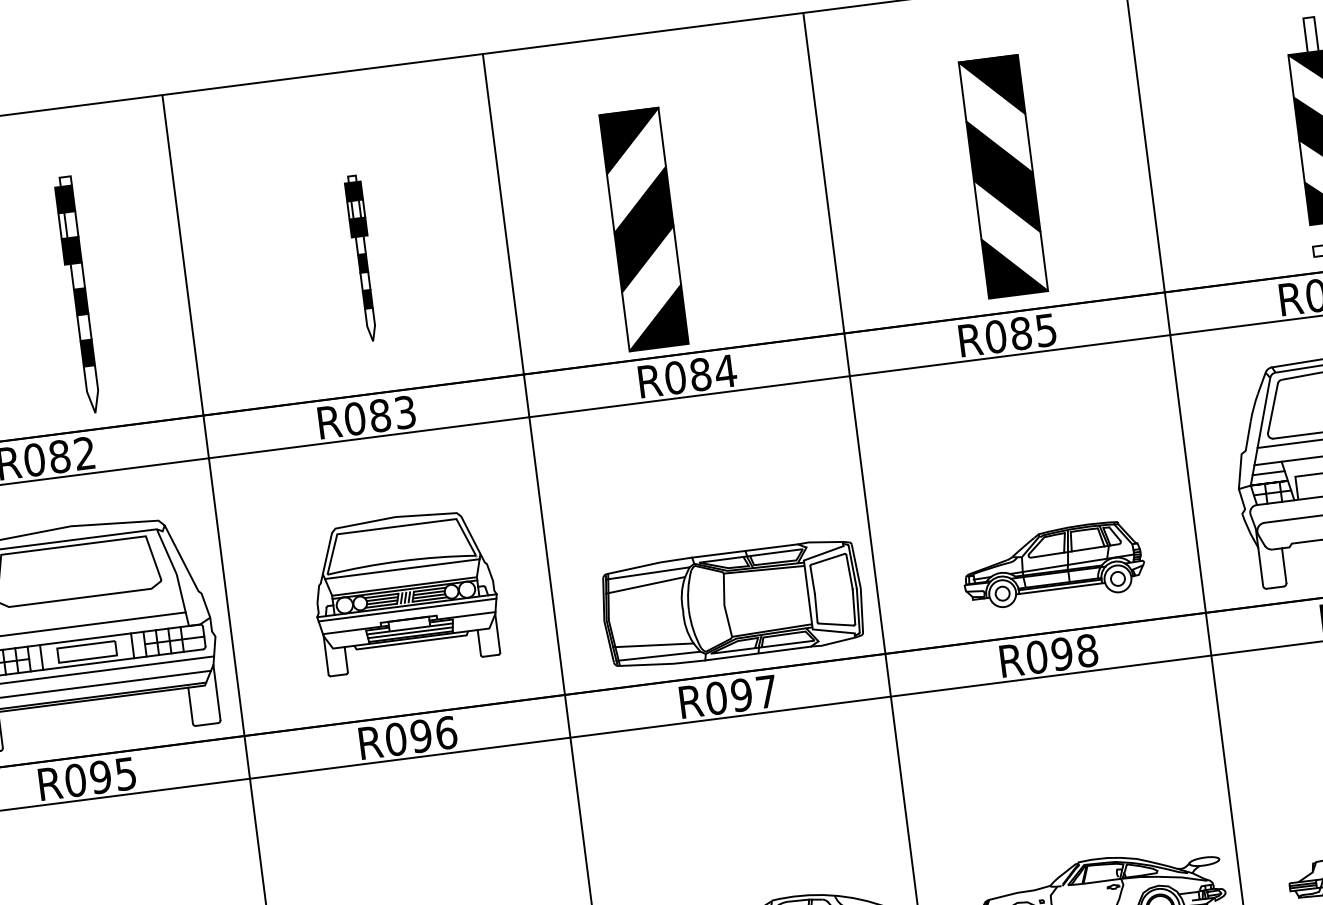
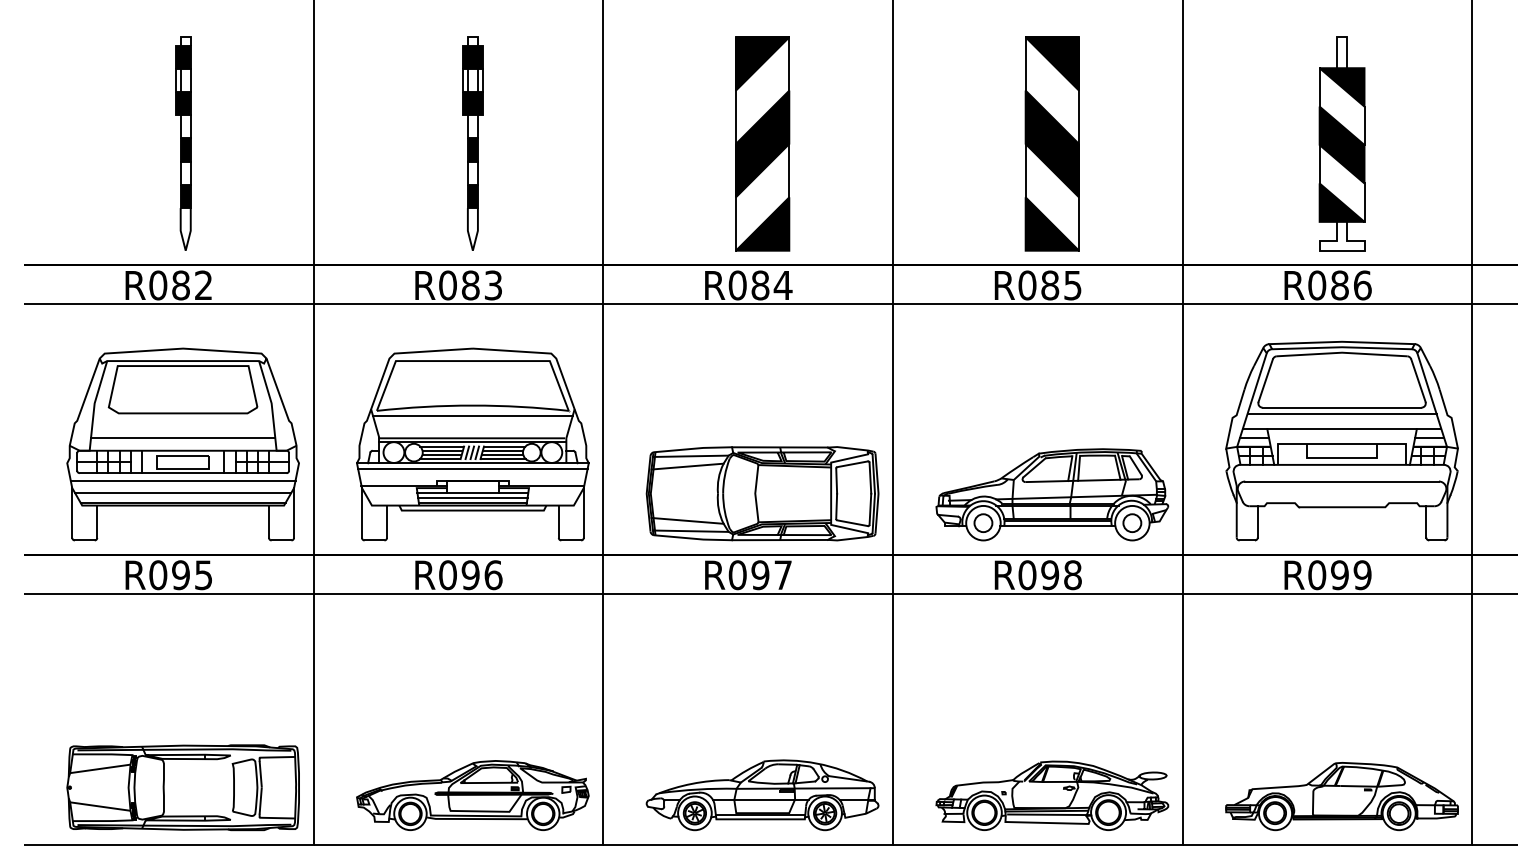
part: (643, 229) -> (762, 143), moved
part: (362, 258) -> (472, 143), size x1.43
part: (77, 294) -> (183, 143), moved
part: (1053, 564) -> (1052, 494), size x1.43
part: (404, 591) -> (472, 444), size x1.43

